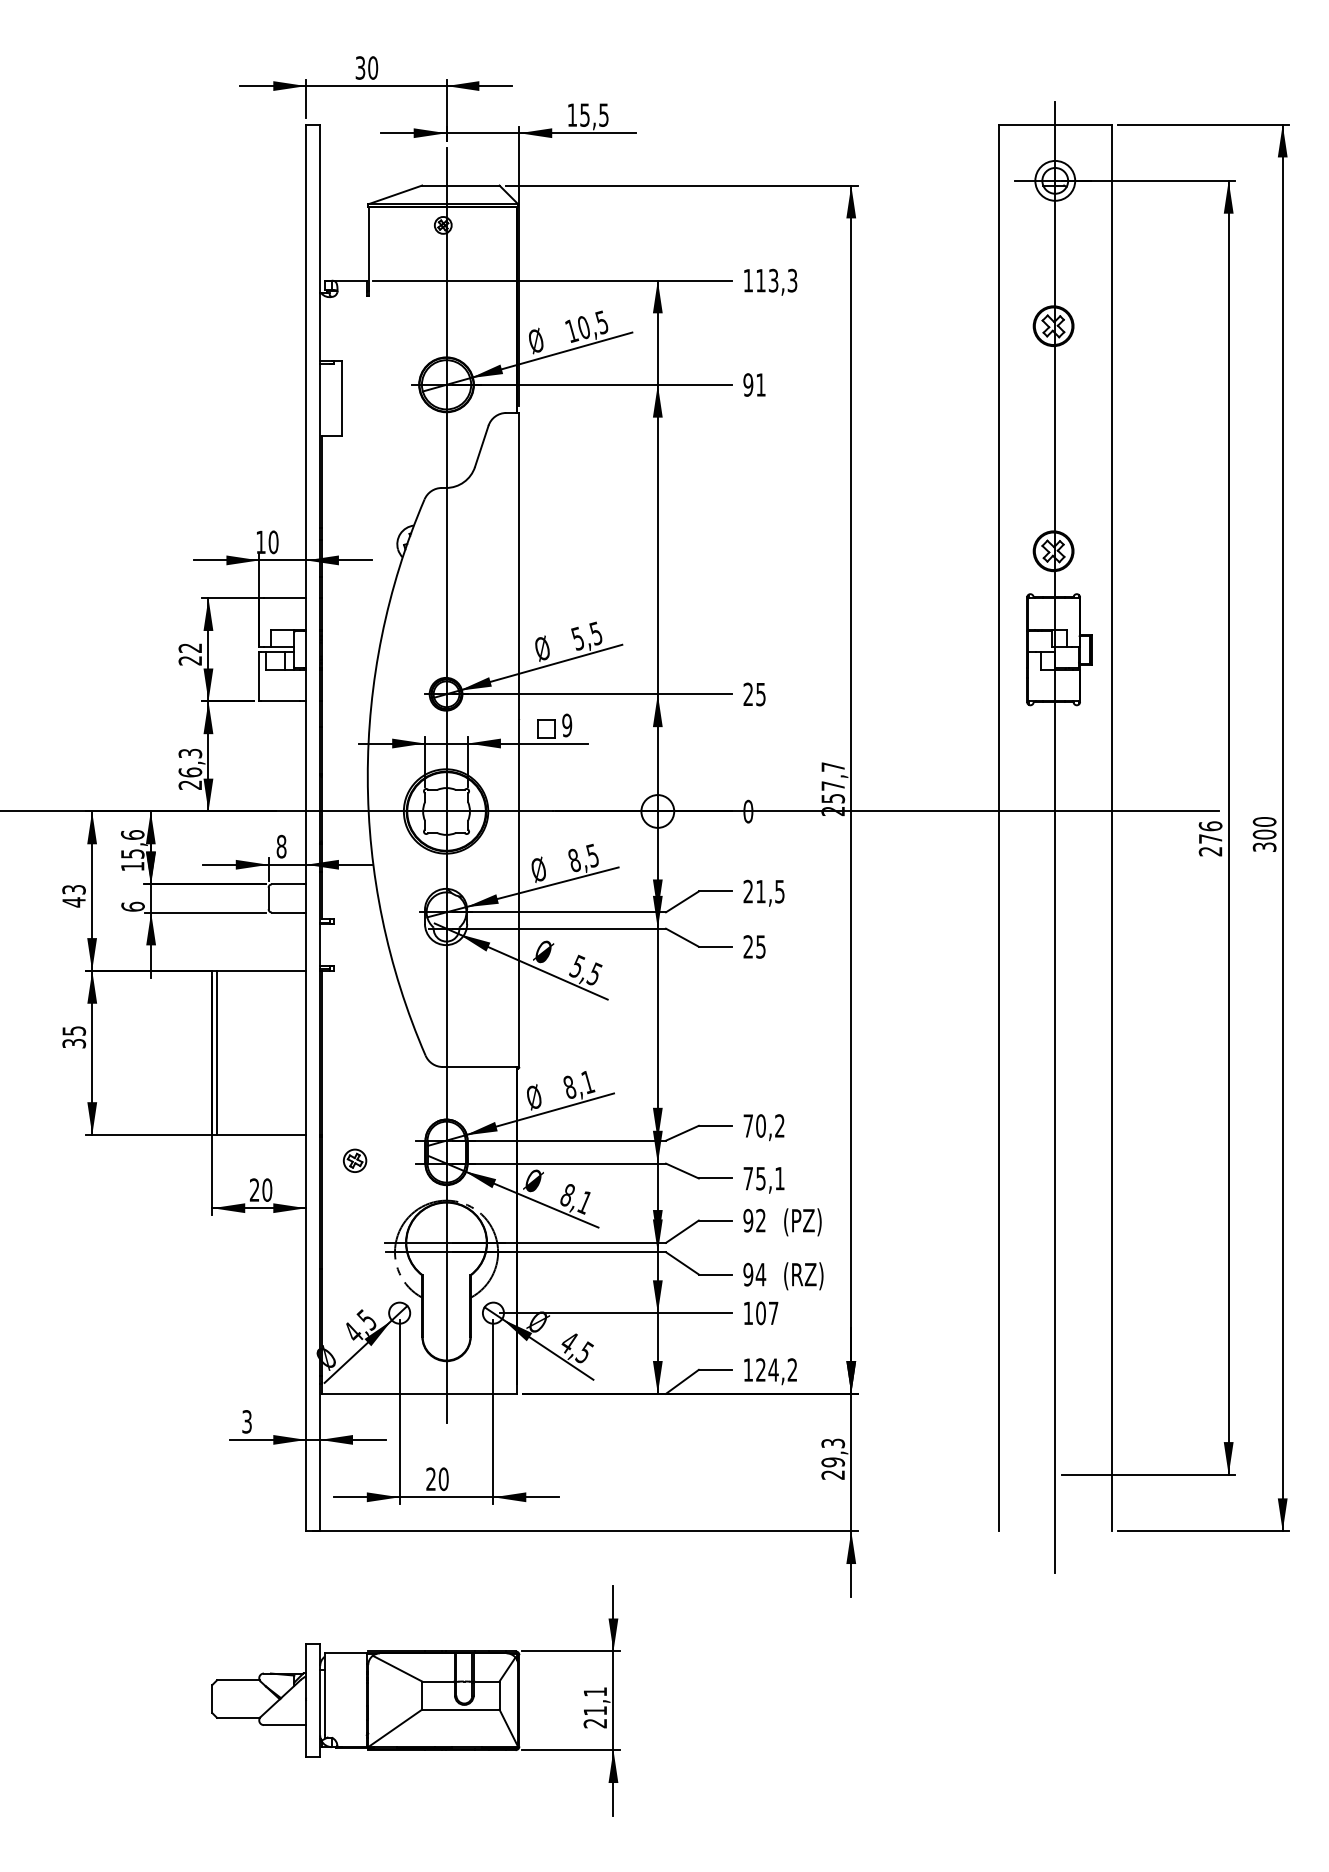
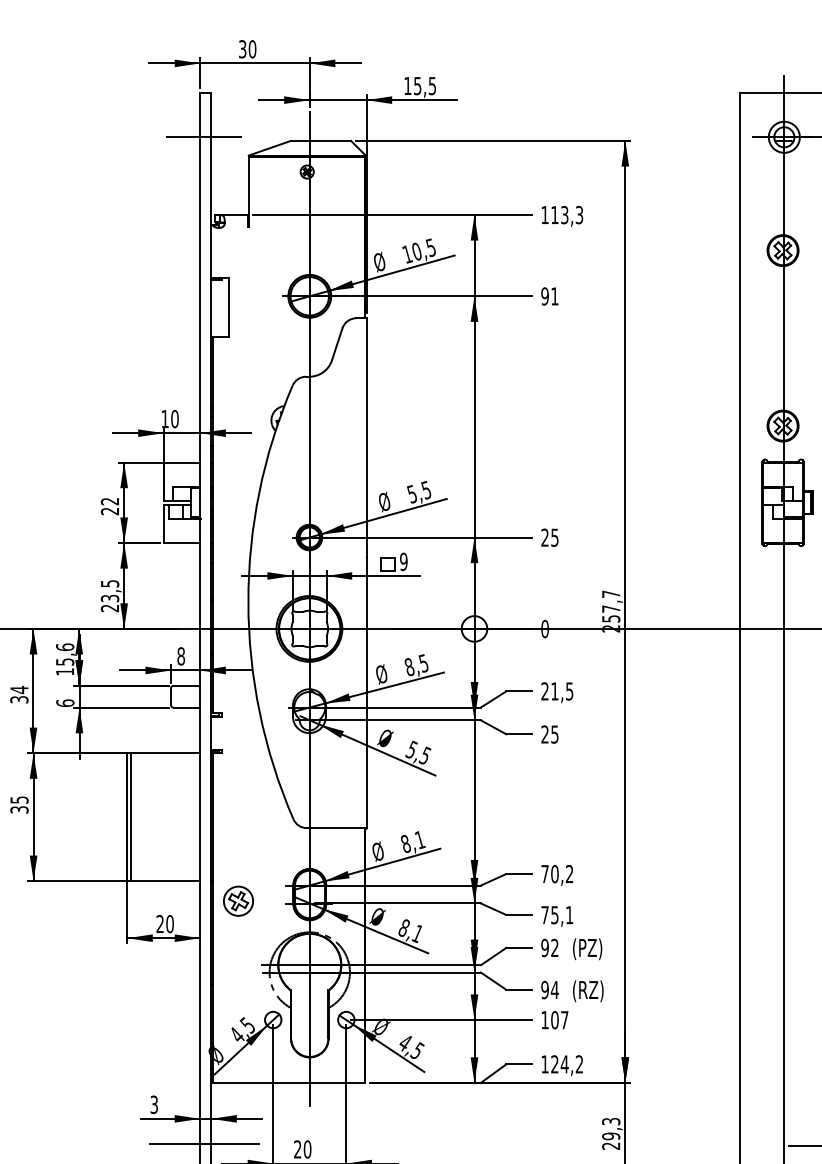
line: (310, 180) -> (203, 137), added
text: (190, 762) -> (110, 590), 26,3 -> 23,5
text: (73, 895) -> (18, 694), 43 -> 34
part: (354, 1160) -> (238, 901), size x1.67
line: (310, 1471) -> (203, 1143), added

